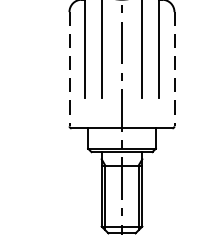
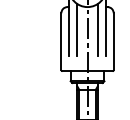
line: (69, 70) -> (61, 42), dashed -> solid
line: (174, 70) -> (113, 42), dashed -> solid

